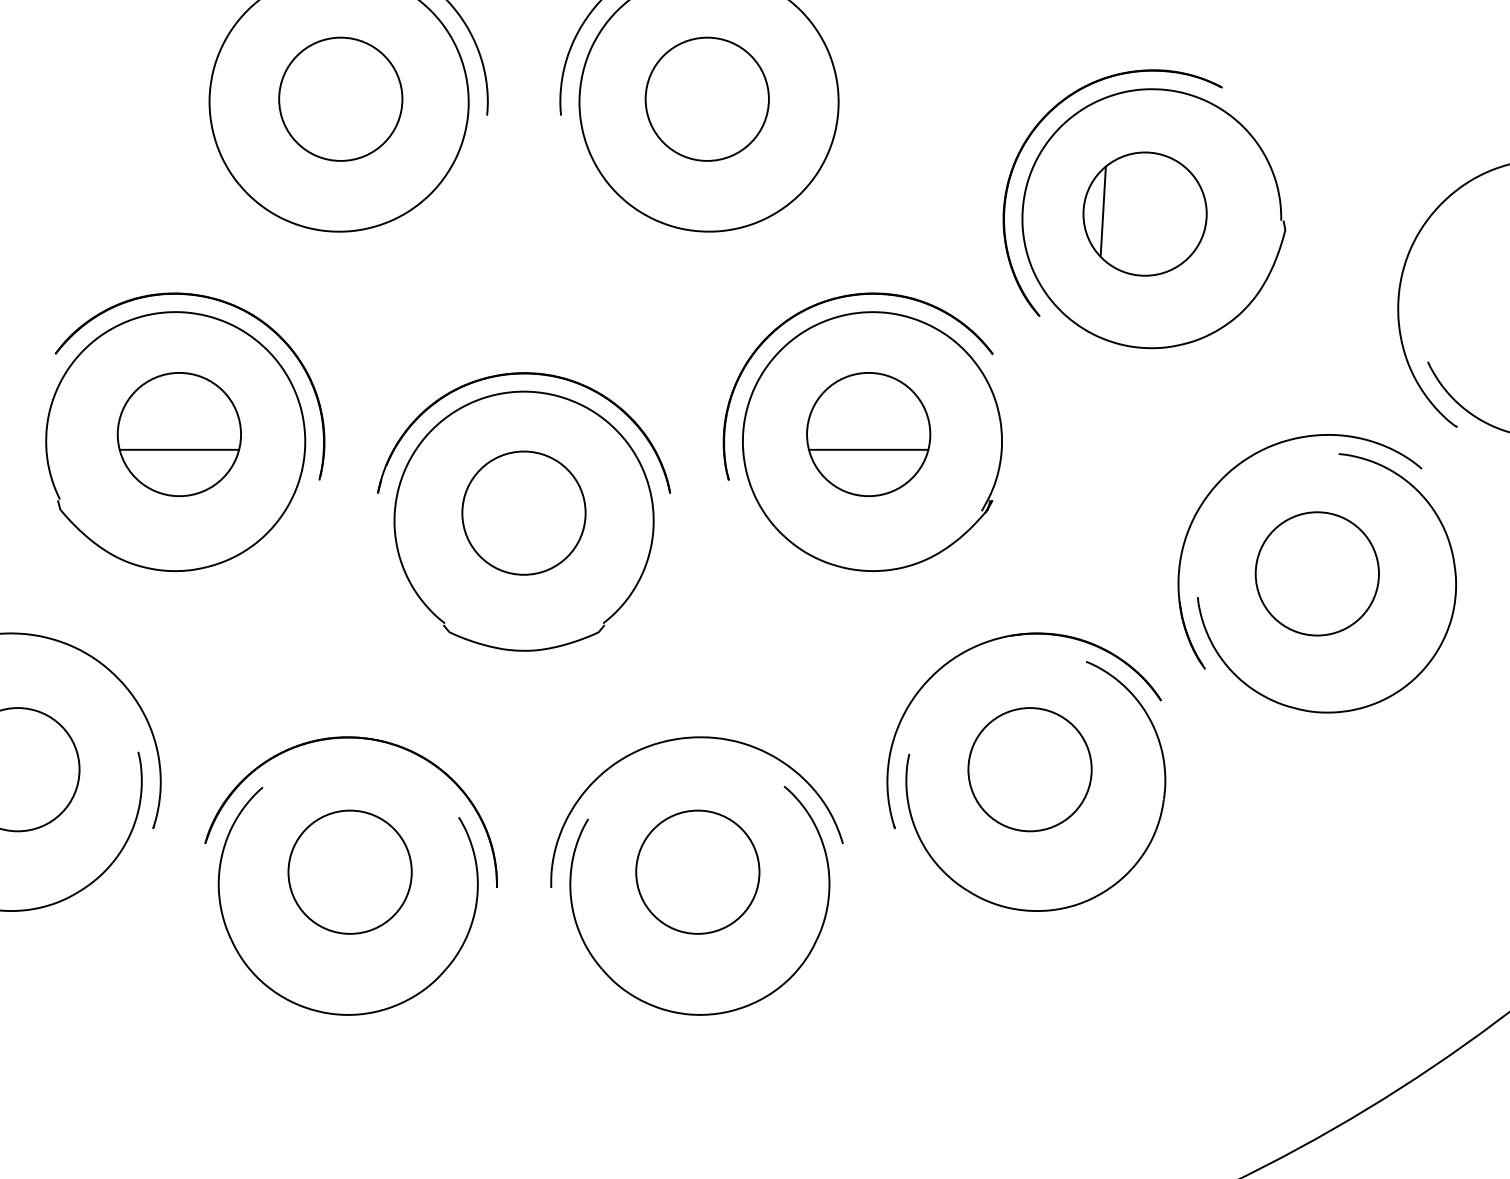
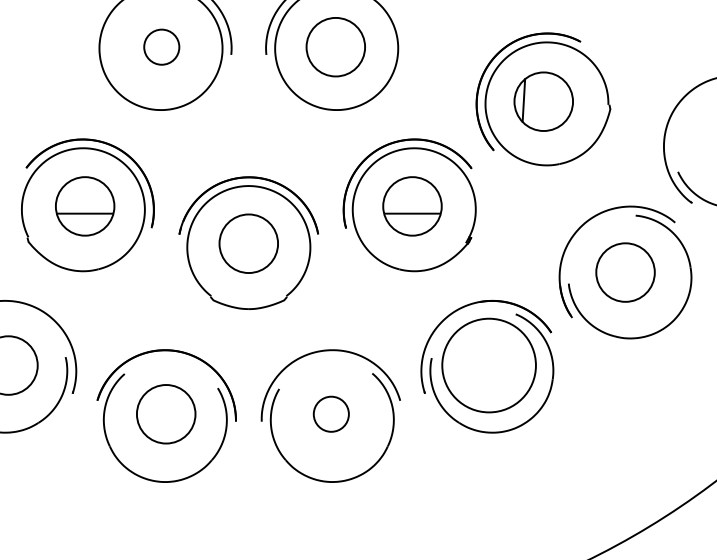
circle: (340, 97) -> (161, 46), size x0.6
circle: (1028, 769) -> (488, 365), size x1.6
circle: (698, 872) -> (331, 414), size x0.6

